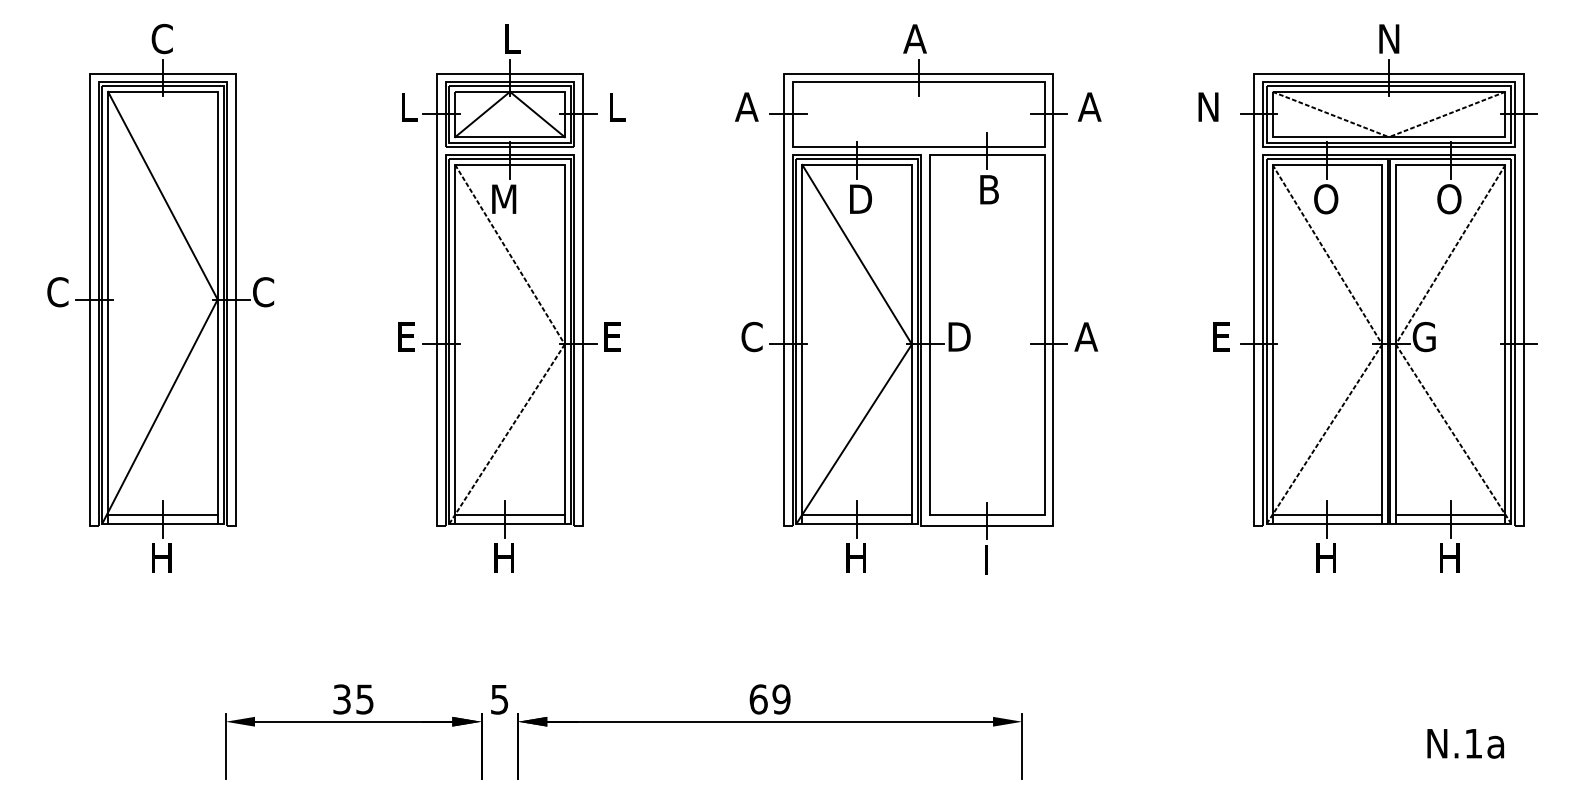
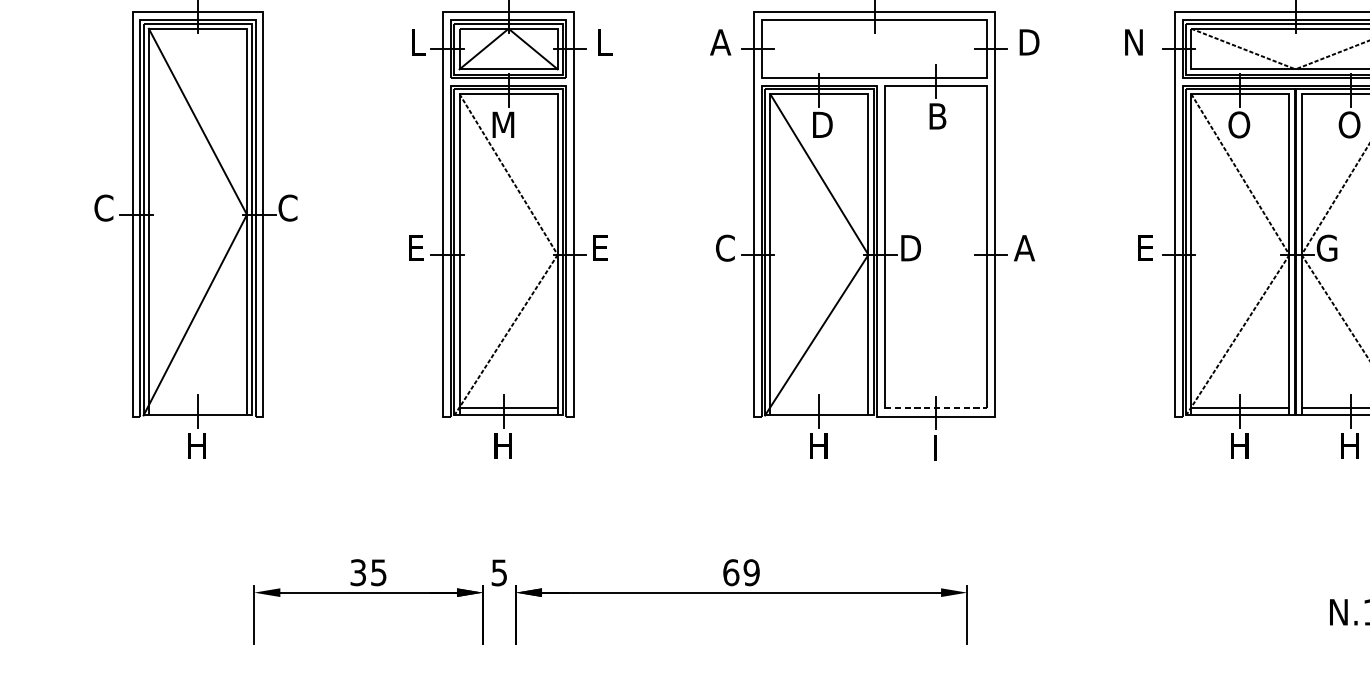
text: (1089, 106) -> (1027, 41), A -> D
line: (162, 515) -> (197, 408), removed
line: (856, 515) -> (818, 408), removed
line: (987, 515) -> (936, 408), solid -> dashed

